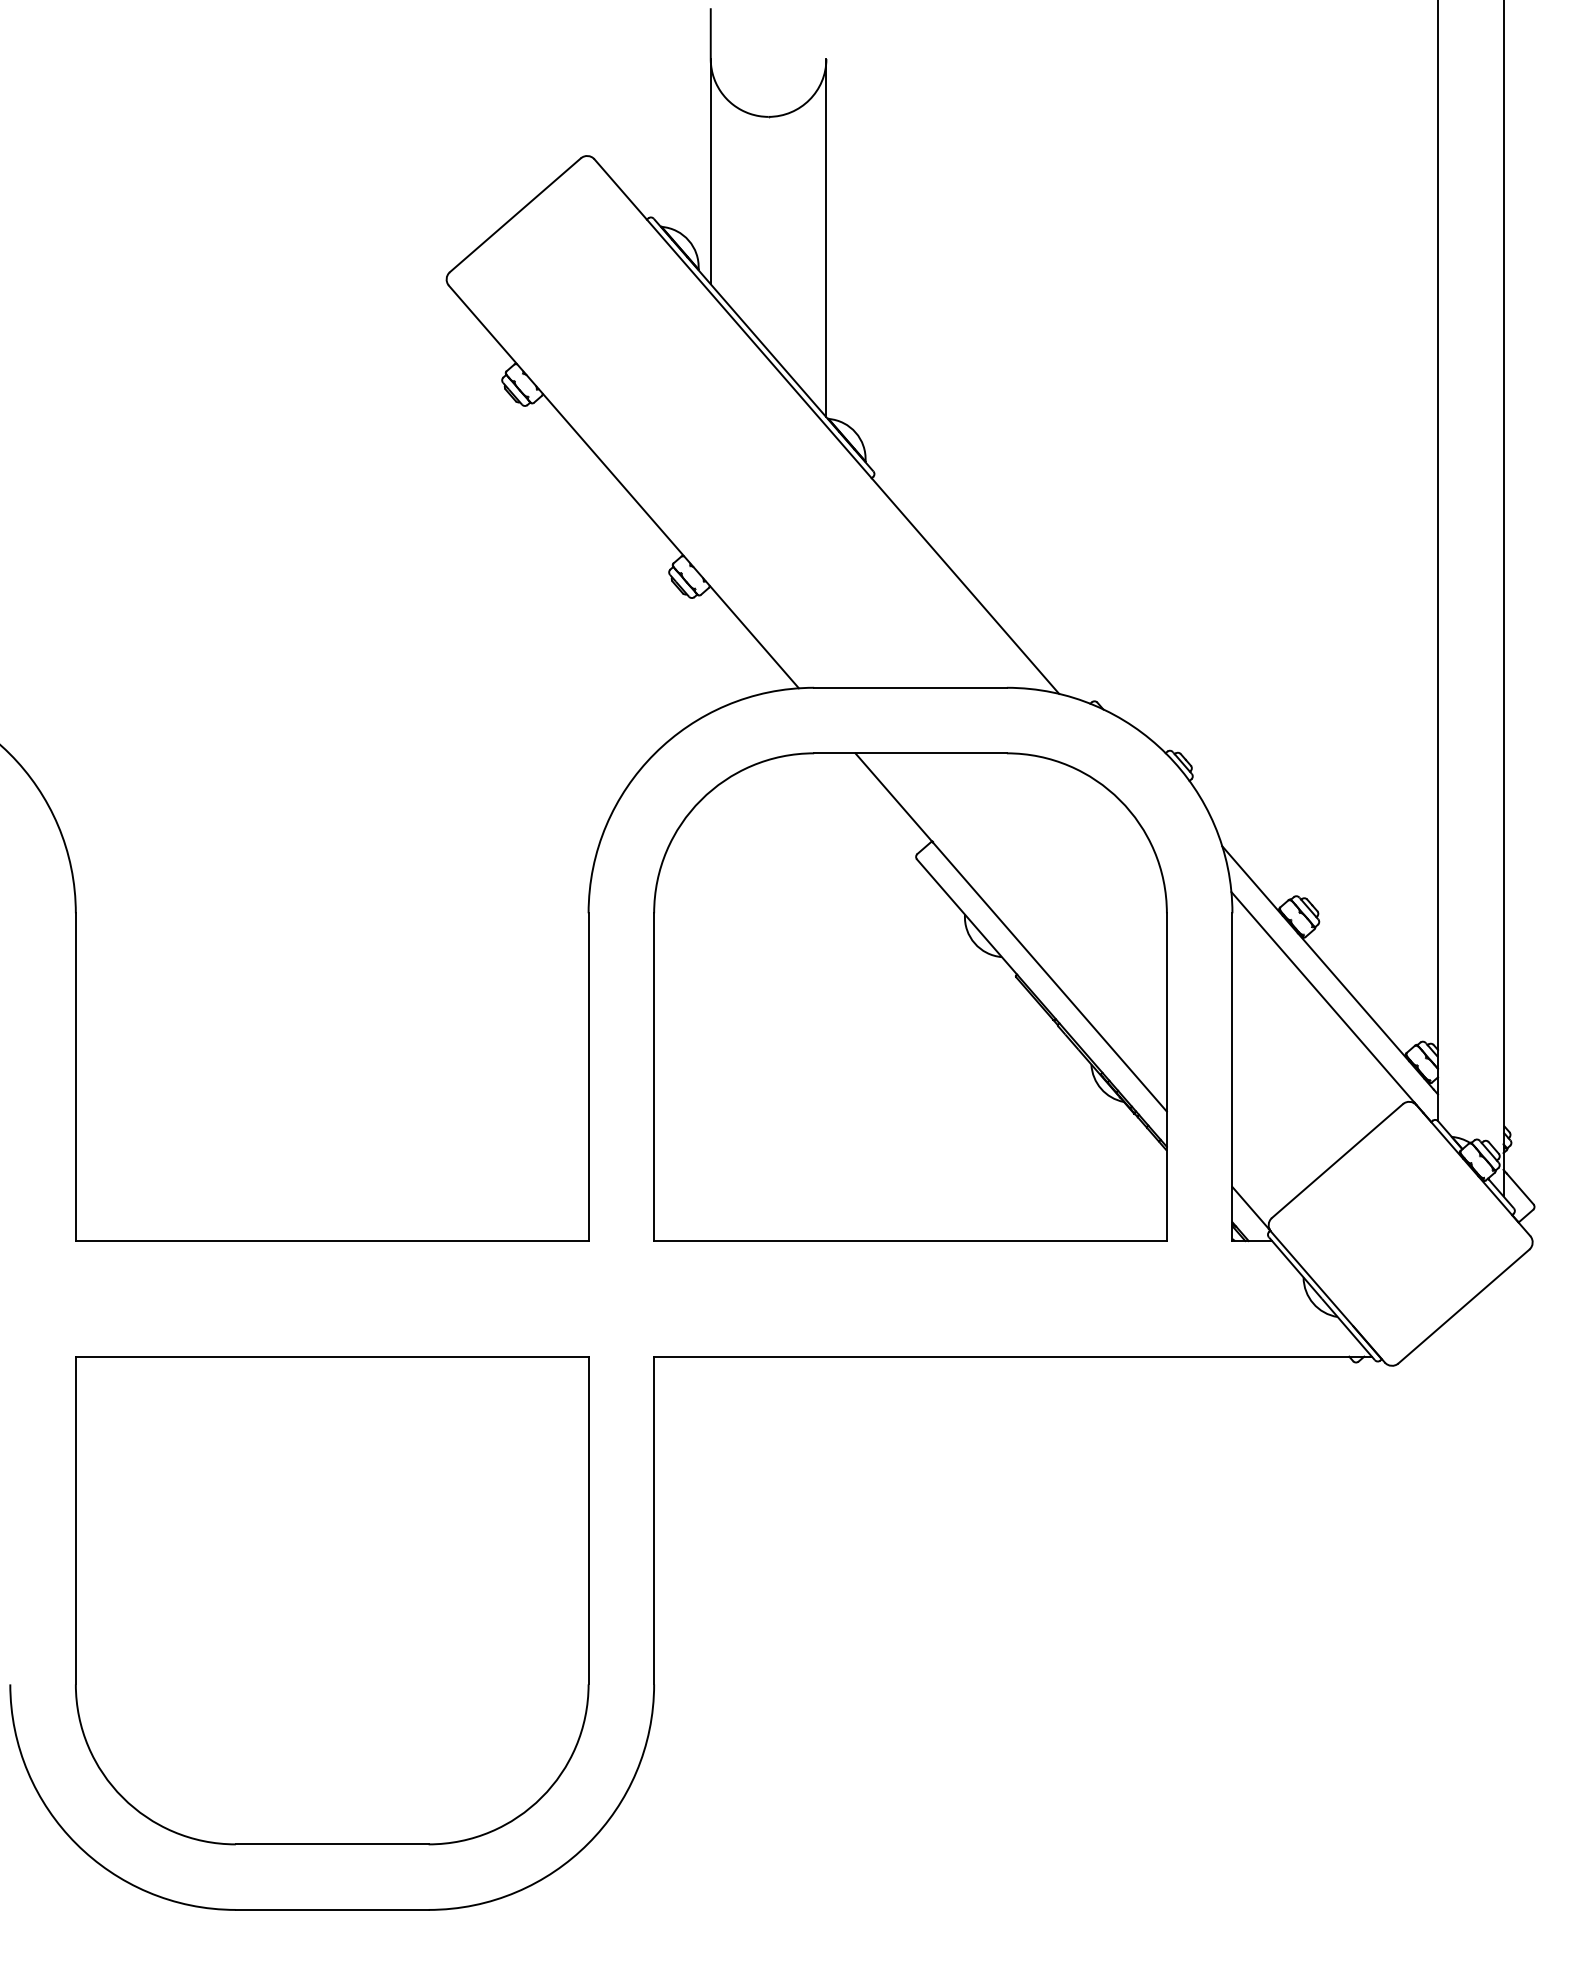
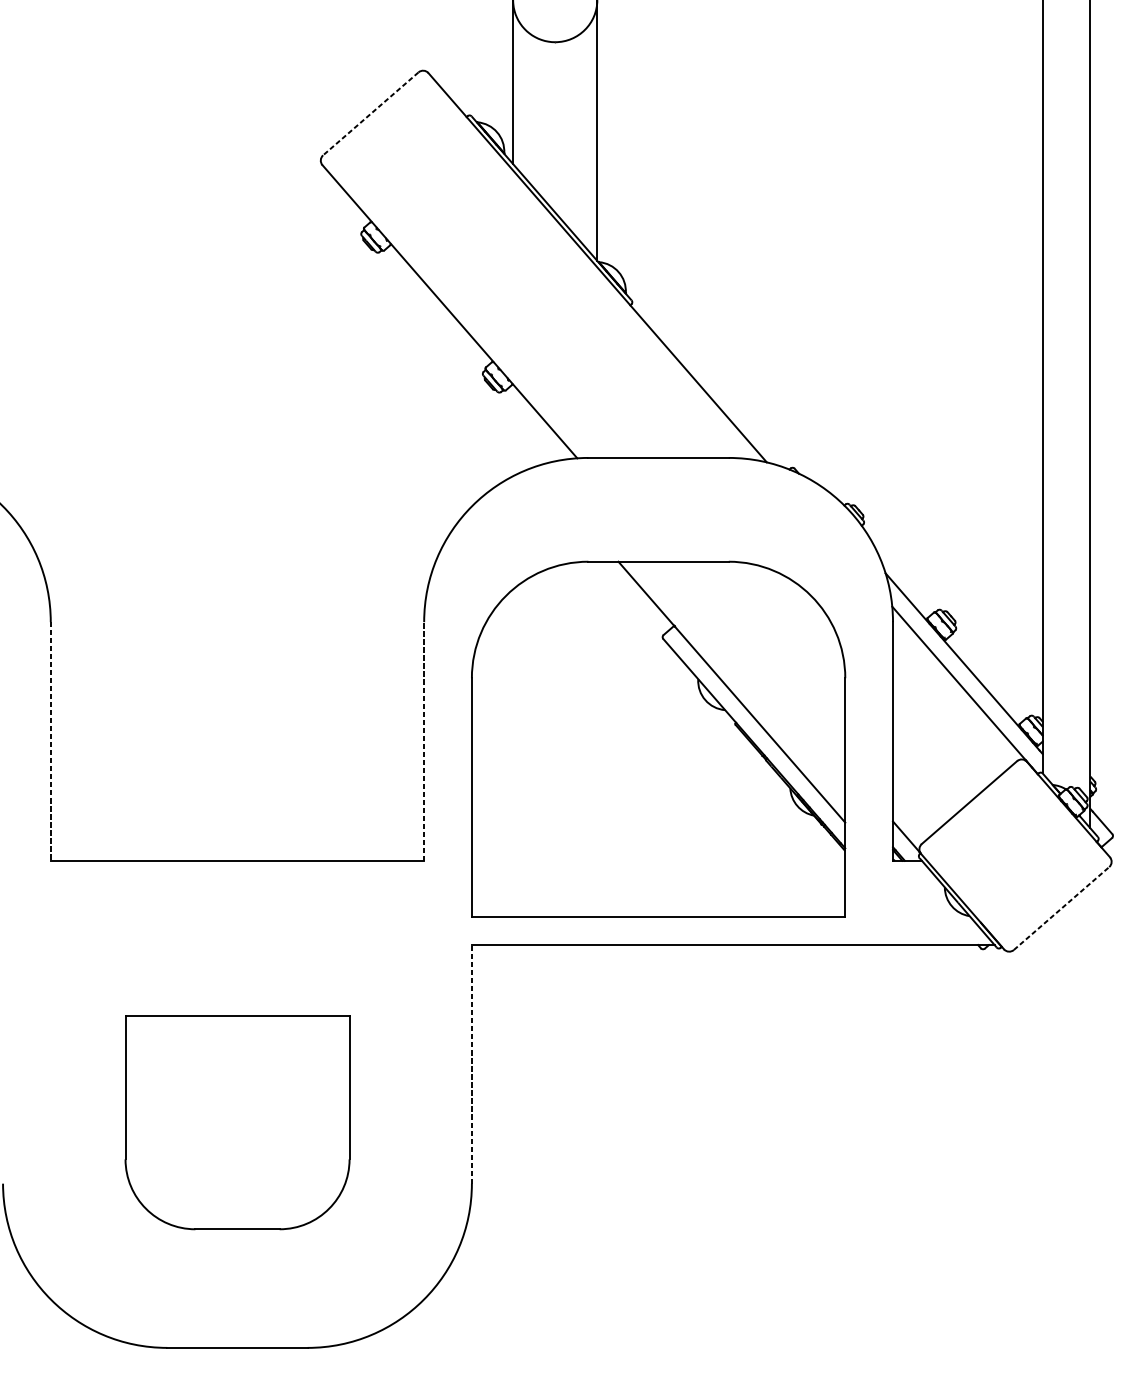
line: (515, 215) -> (370, 114), solid -> dashed
part: (910, 996) -> (658, 738), moved
line: (75, 1077) -> (50, 741), solid -> dashed
line: (588, 1077) -> (424, 741), solid -> dashed
line: (1463, 1306) -> (1061, 908), solid -> dashed
line: (654, 1520) -> (472, 1064), solid -> dashed
part: (332, 1600) -> (237, 1122), size x0.6

